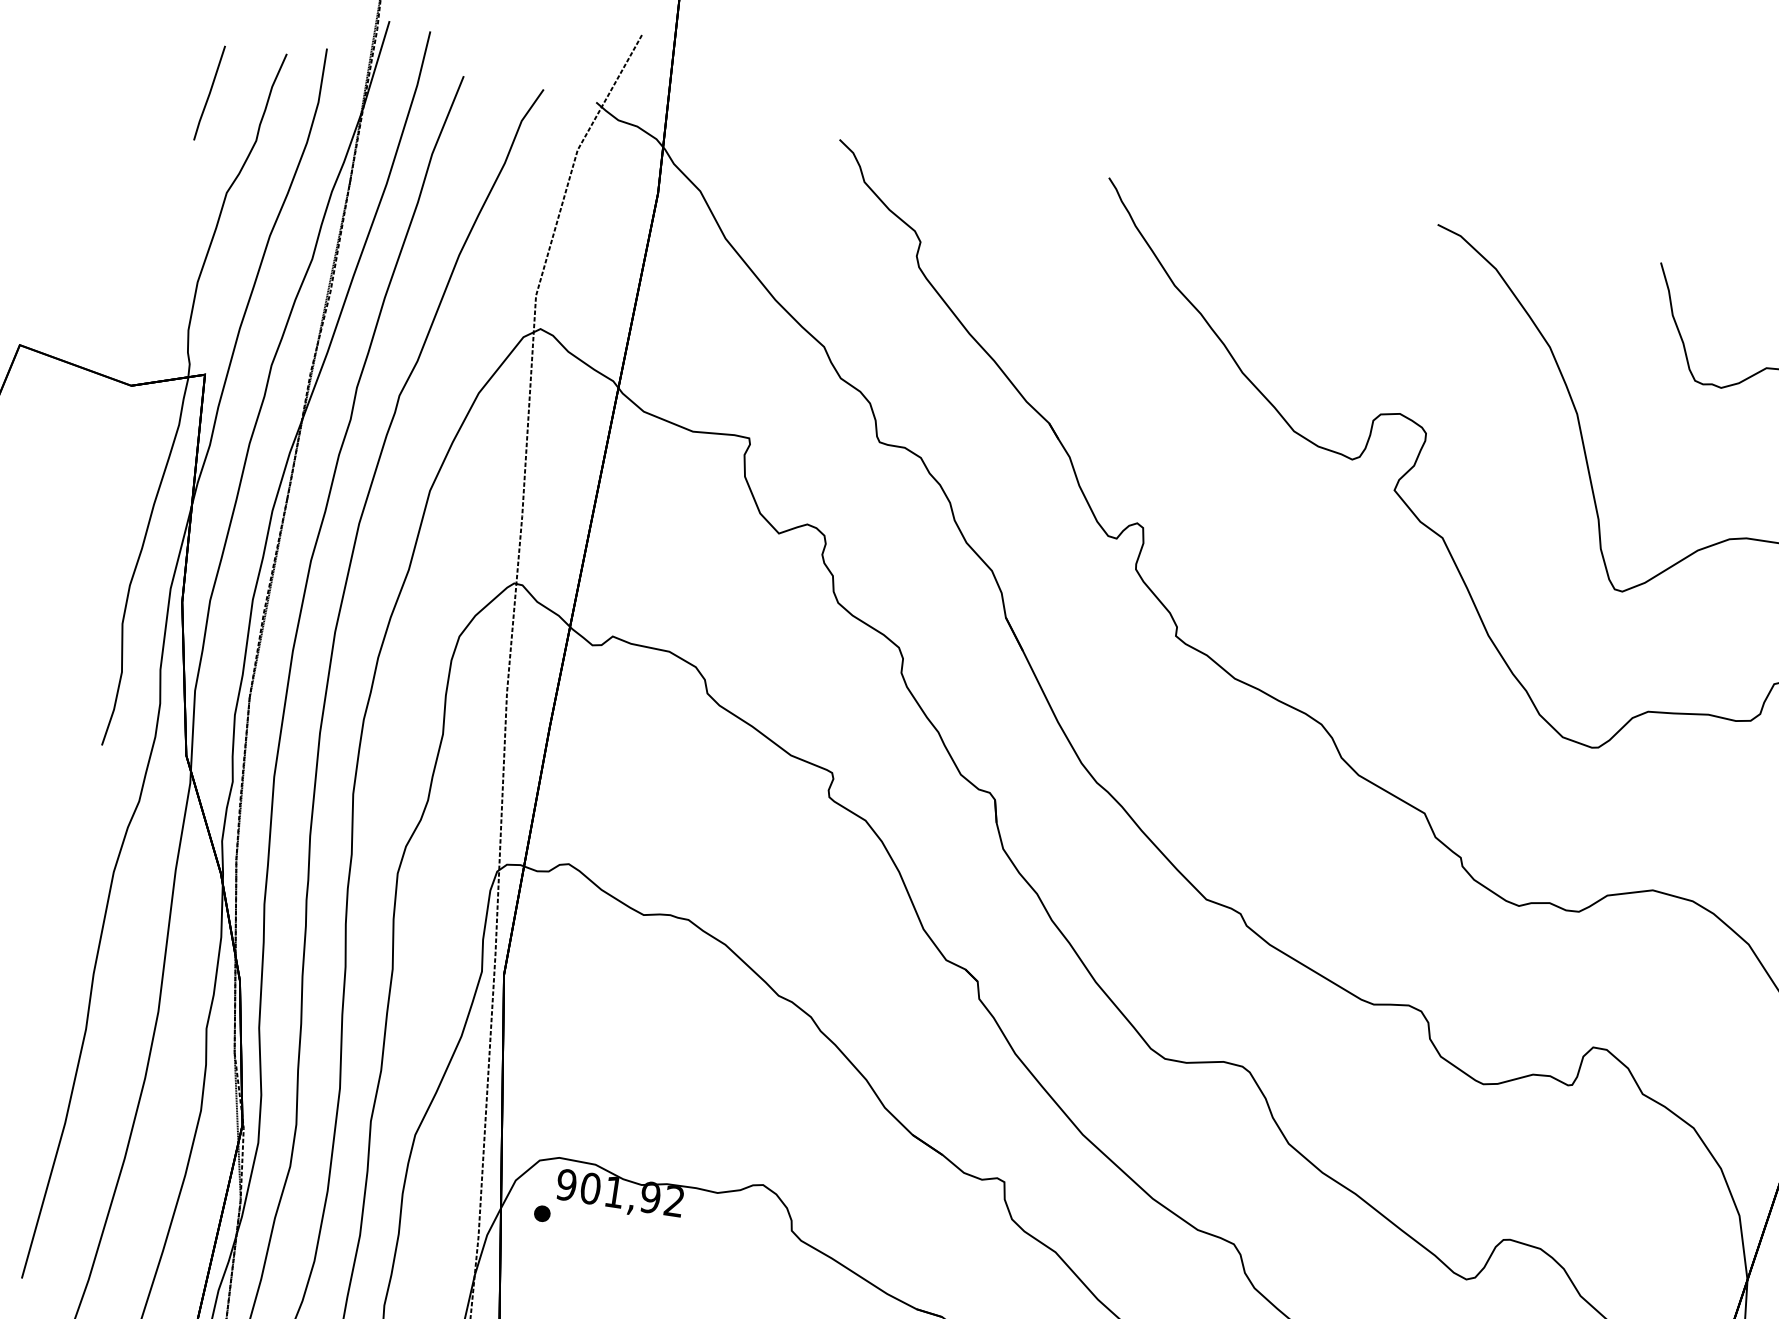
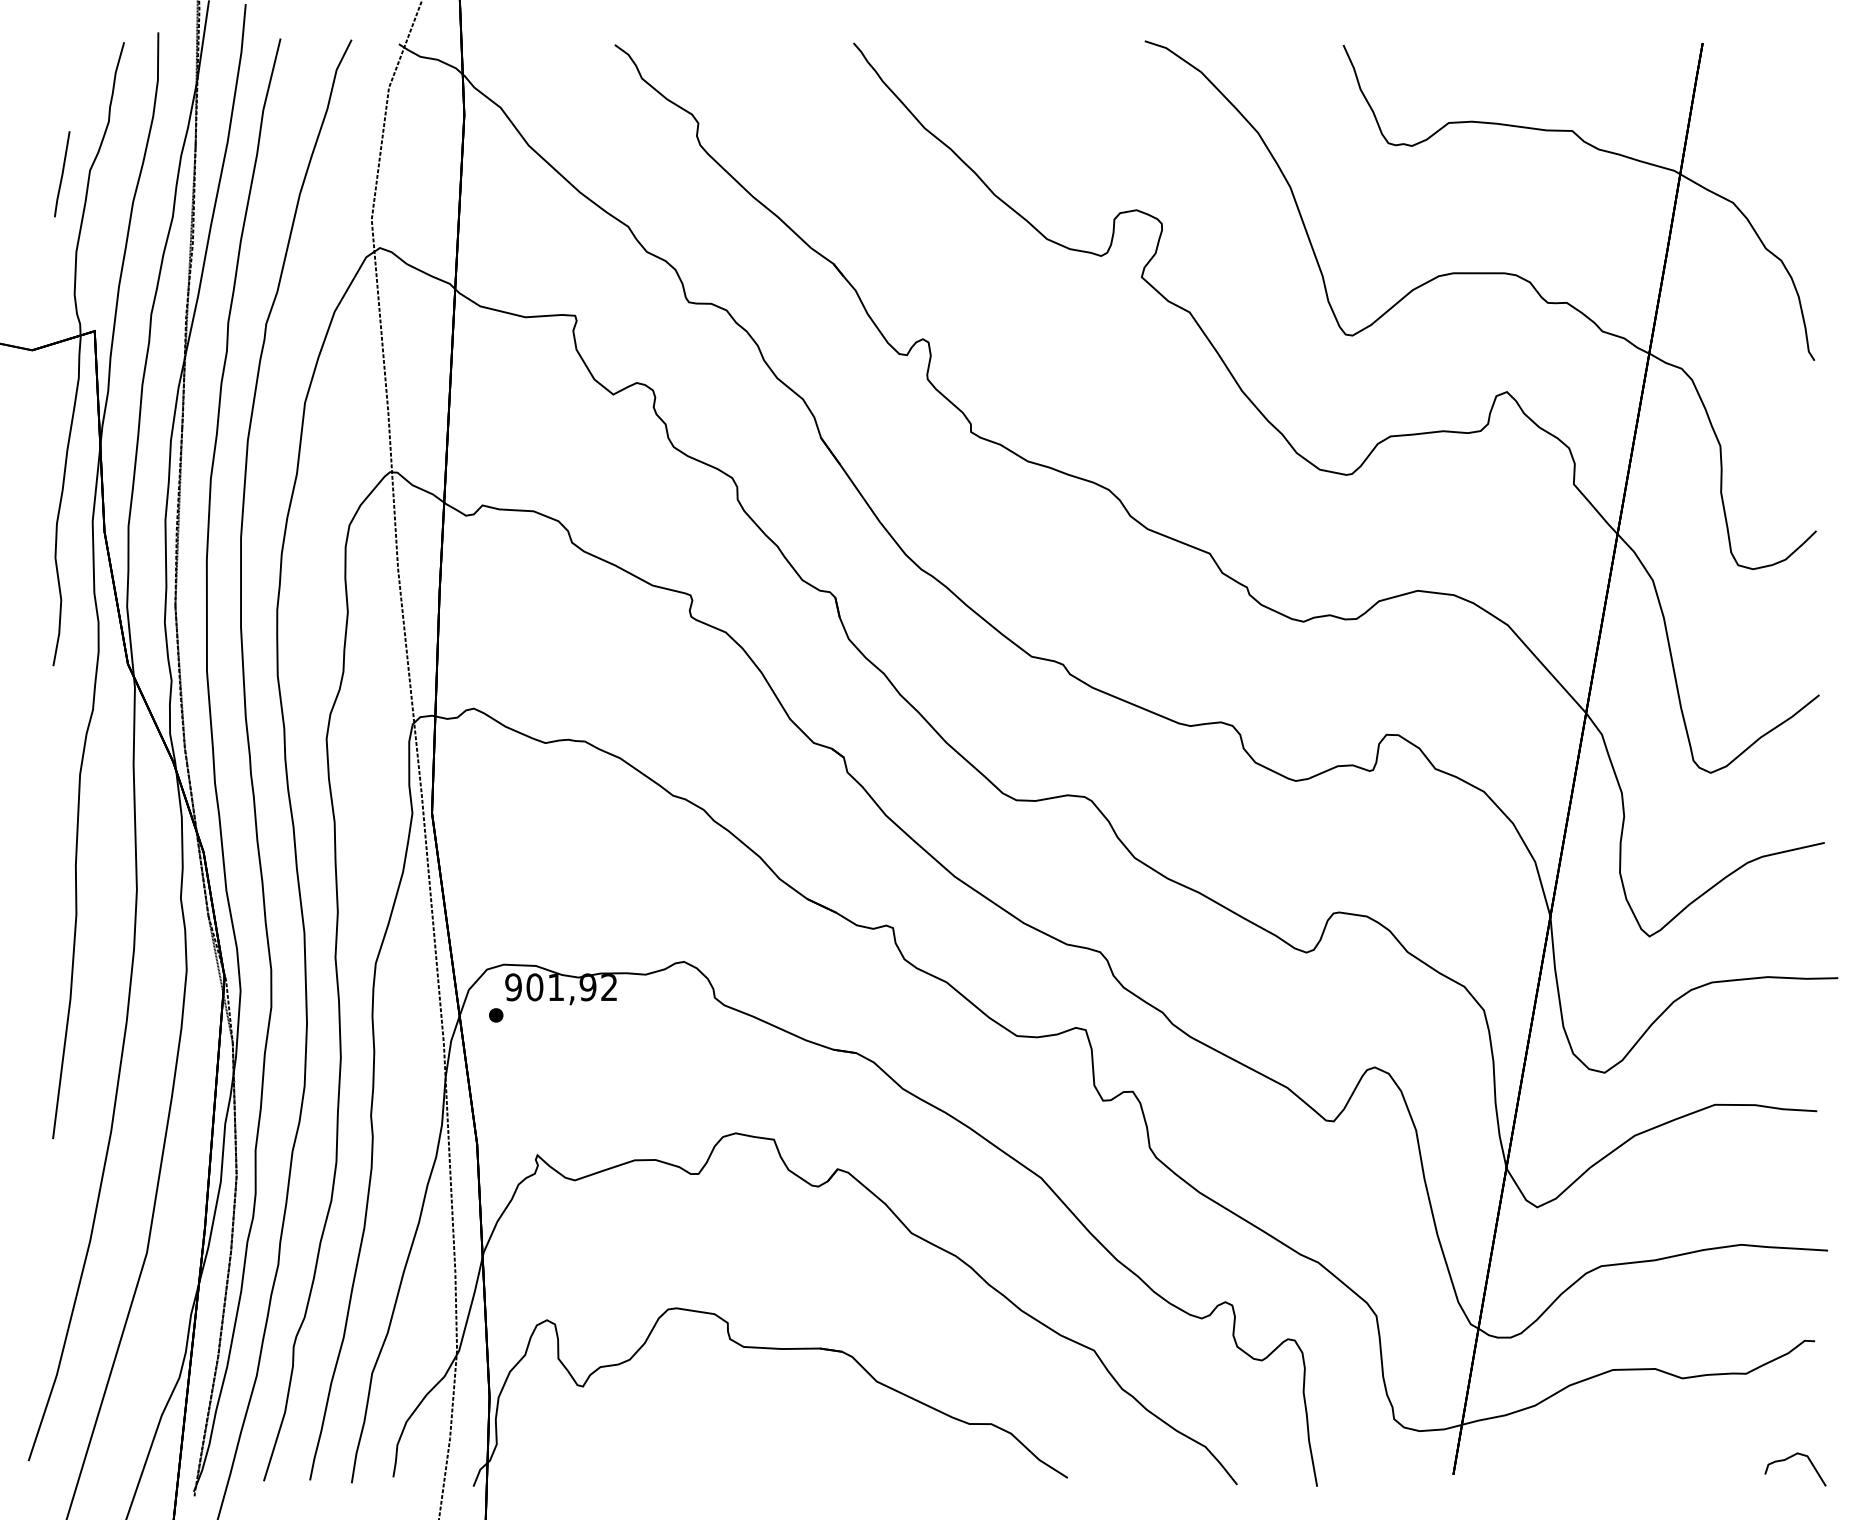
line: (209, 93) -> (62, 174), moved

